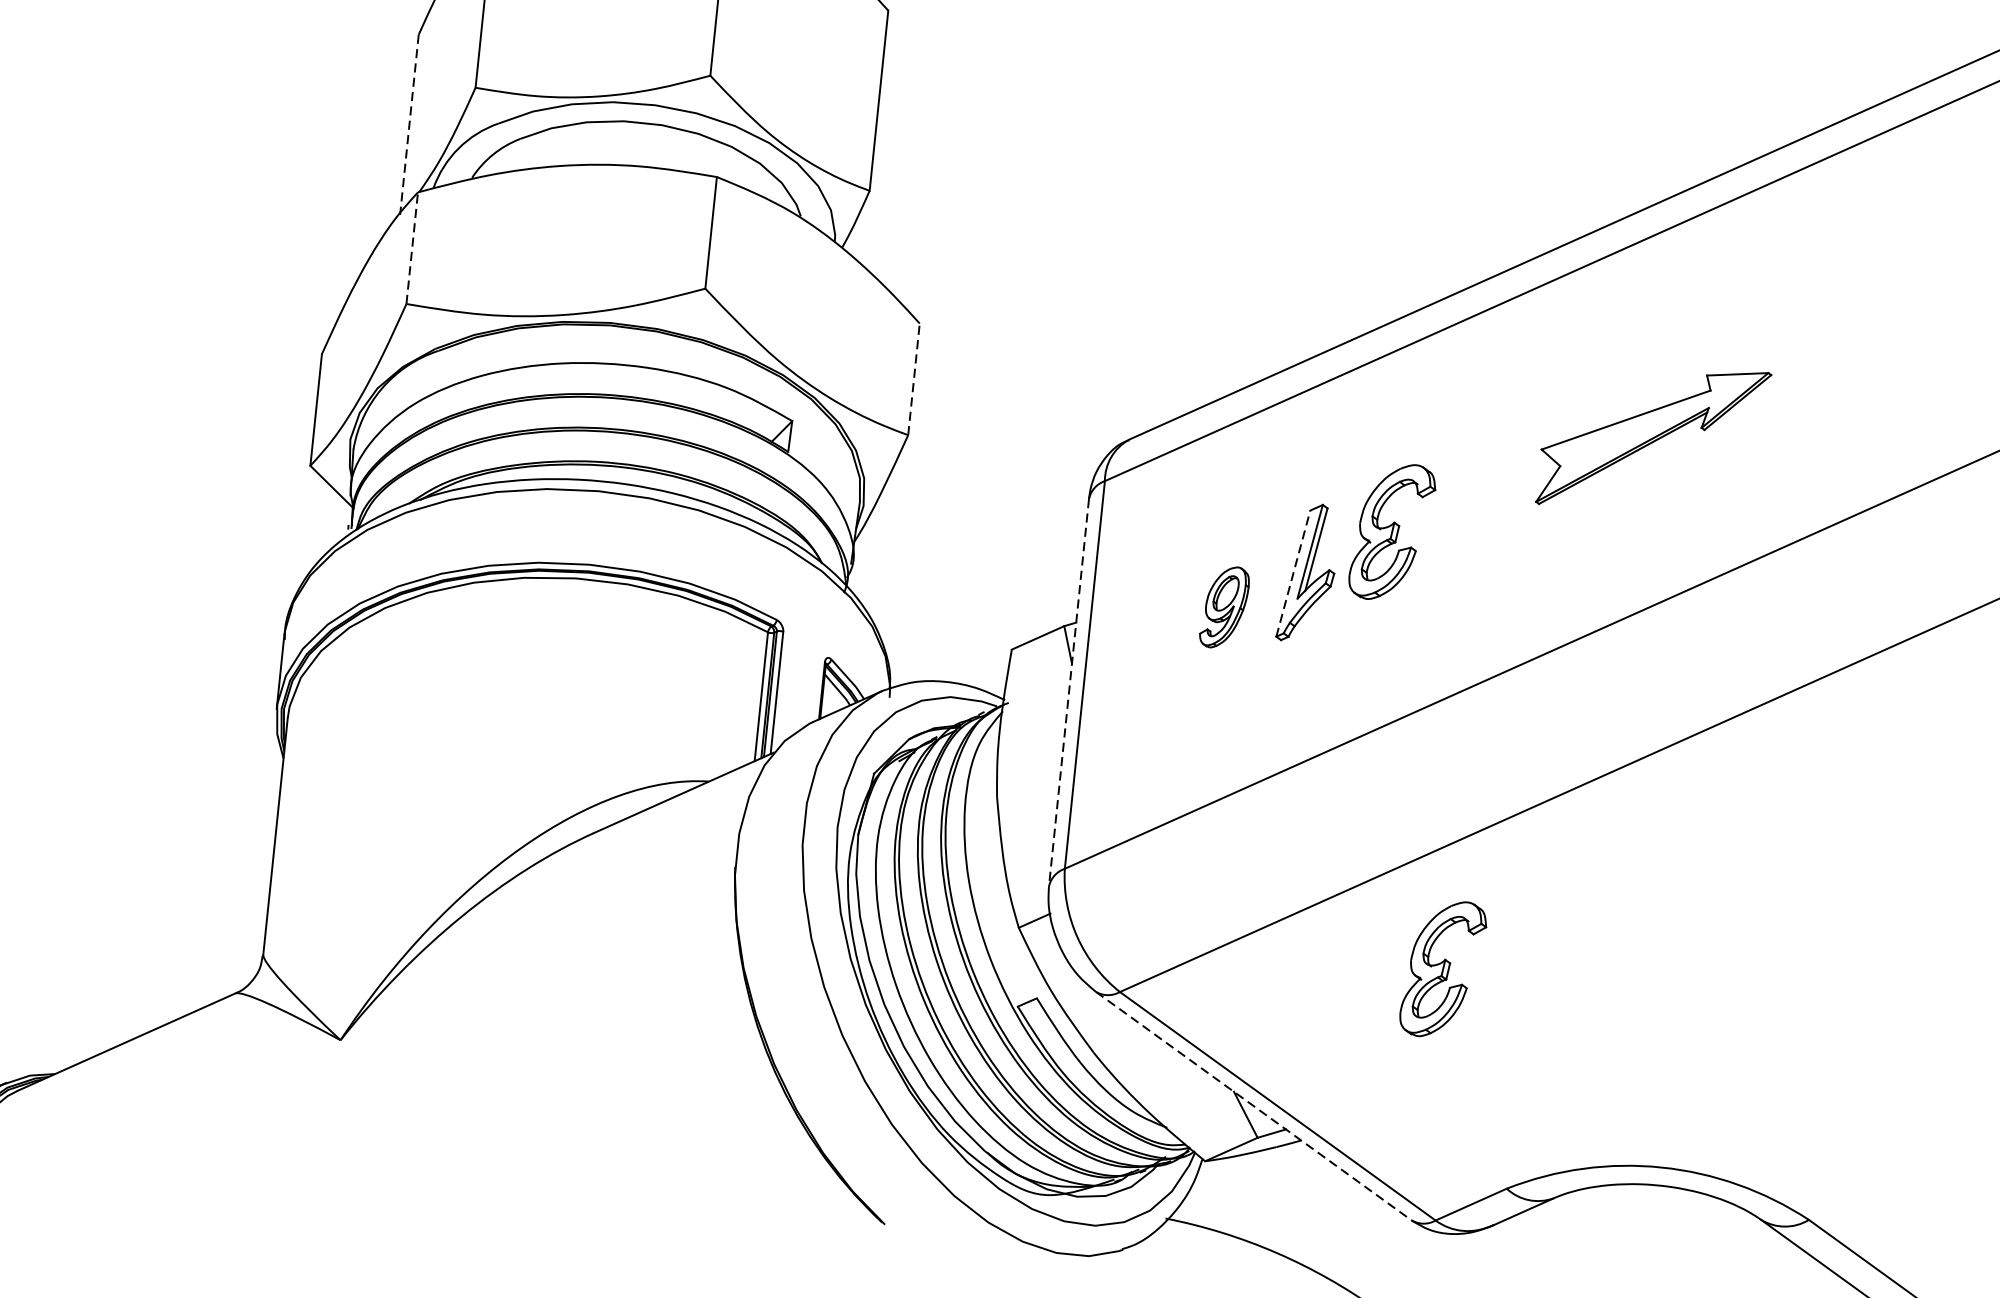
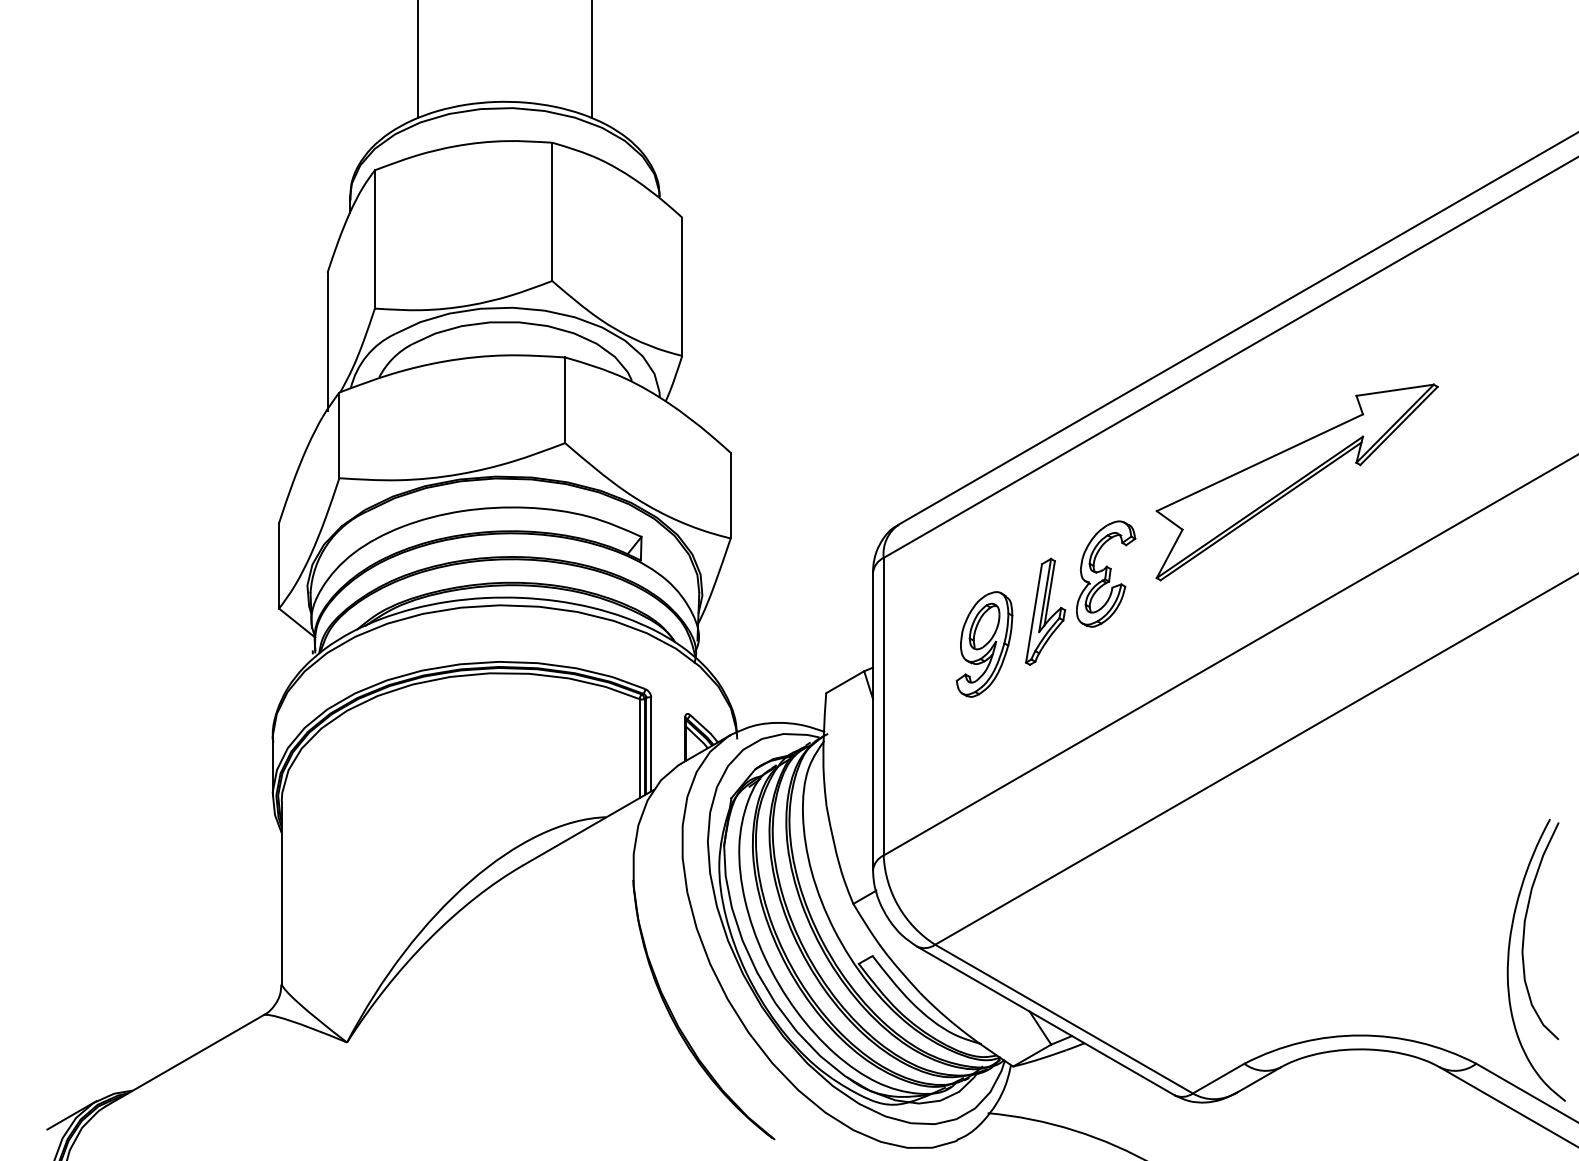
line: (409, 125) -> (327, 342), dashed -> solid
line: (412, 248) -> (339, 435), dashed -> solid
line: (913, 379) -> (730, 495), dashed -> solid
part: (1652, 438) -> (1296, 482), size x1.67
line: (1293, 573) -> (1034, 613), dashed -> solid
part: (1224, 607) -> (984, 644), size x1.67
line: (1069, 692) -> (873, 721), dashed -> solid
part: (1444, 968) -> (1179, 901), removed
part: (1885, 1093) -> (1524, 961), added
line: (1253, 1105) -> (1045, 1020), dashed -> solid

